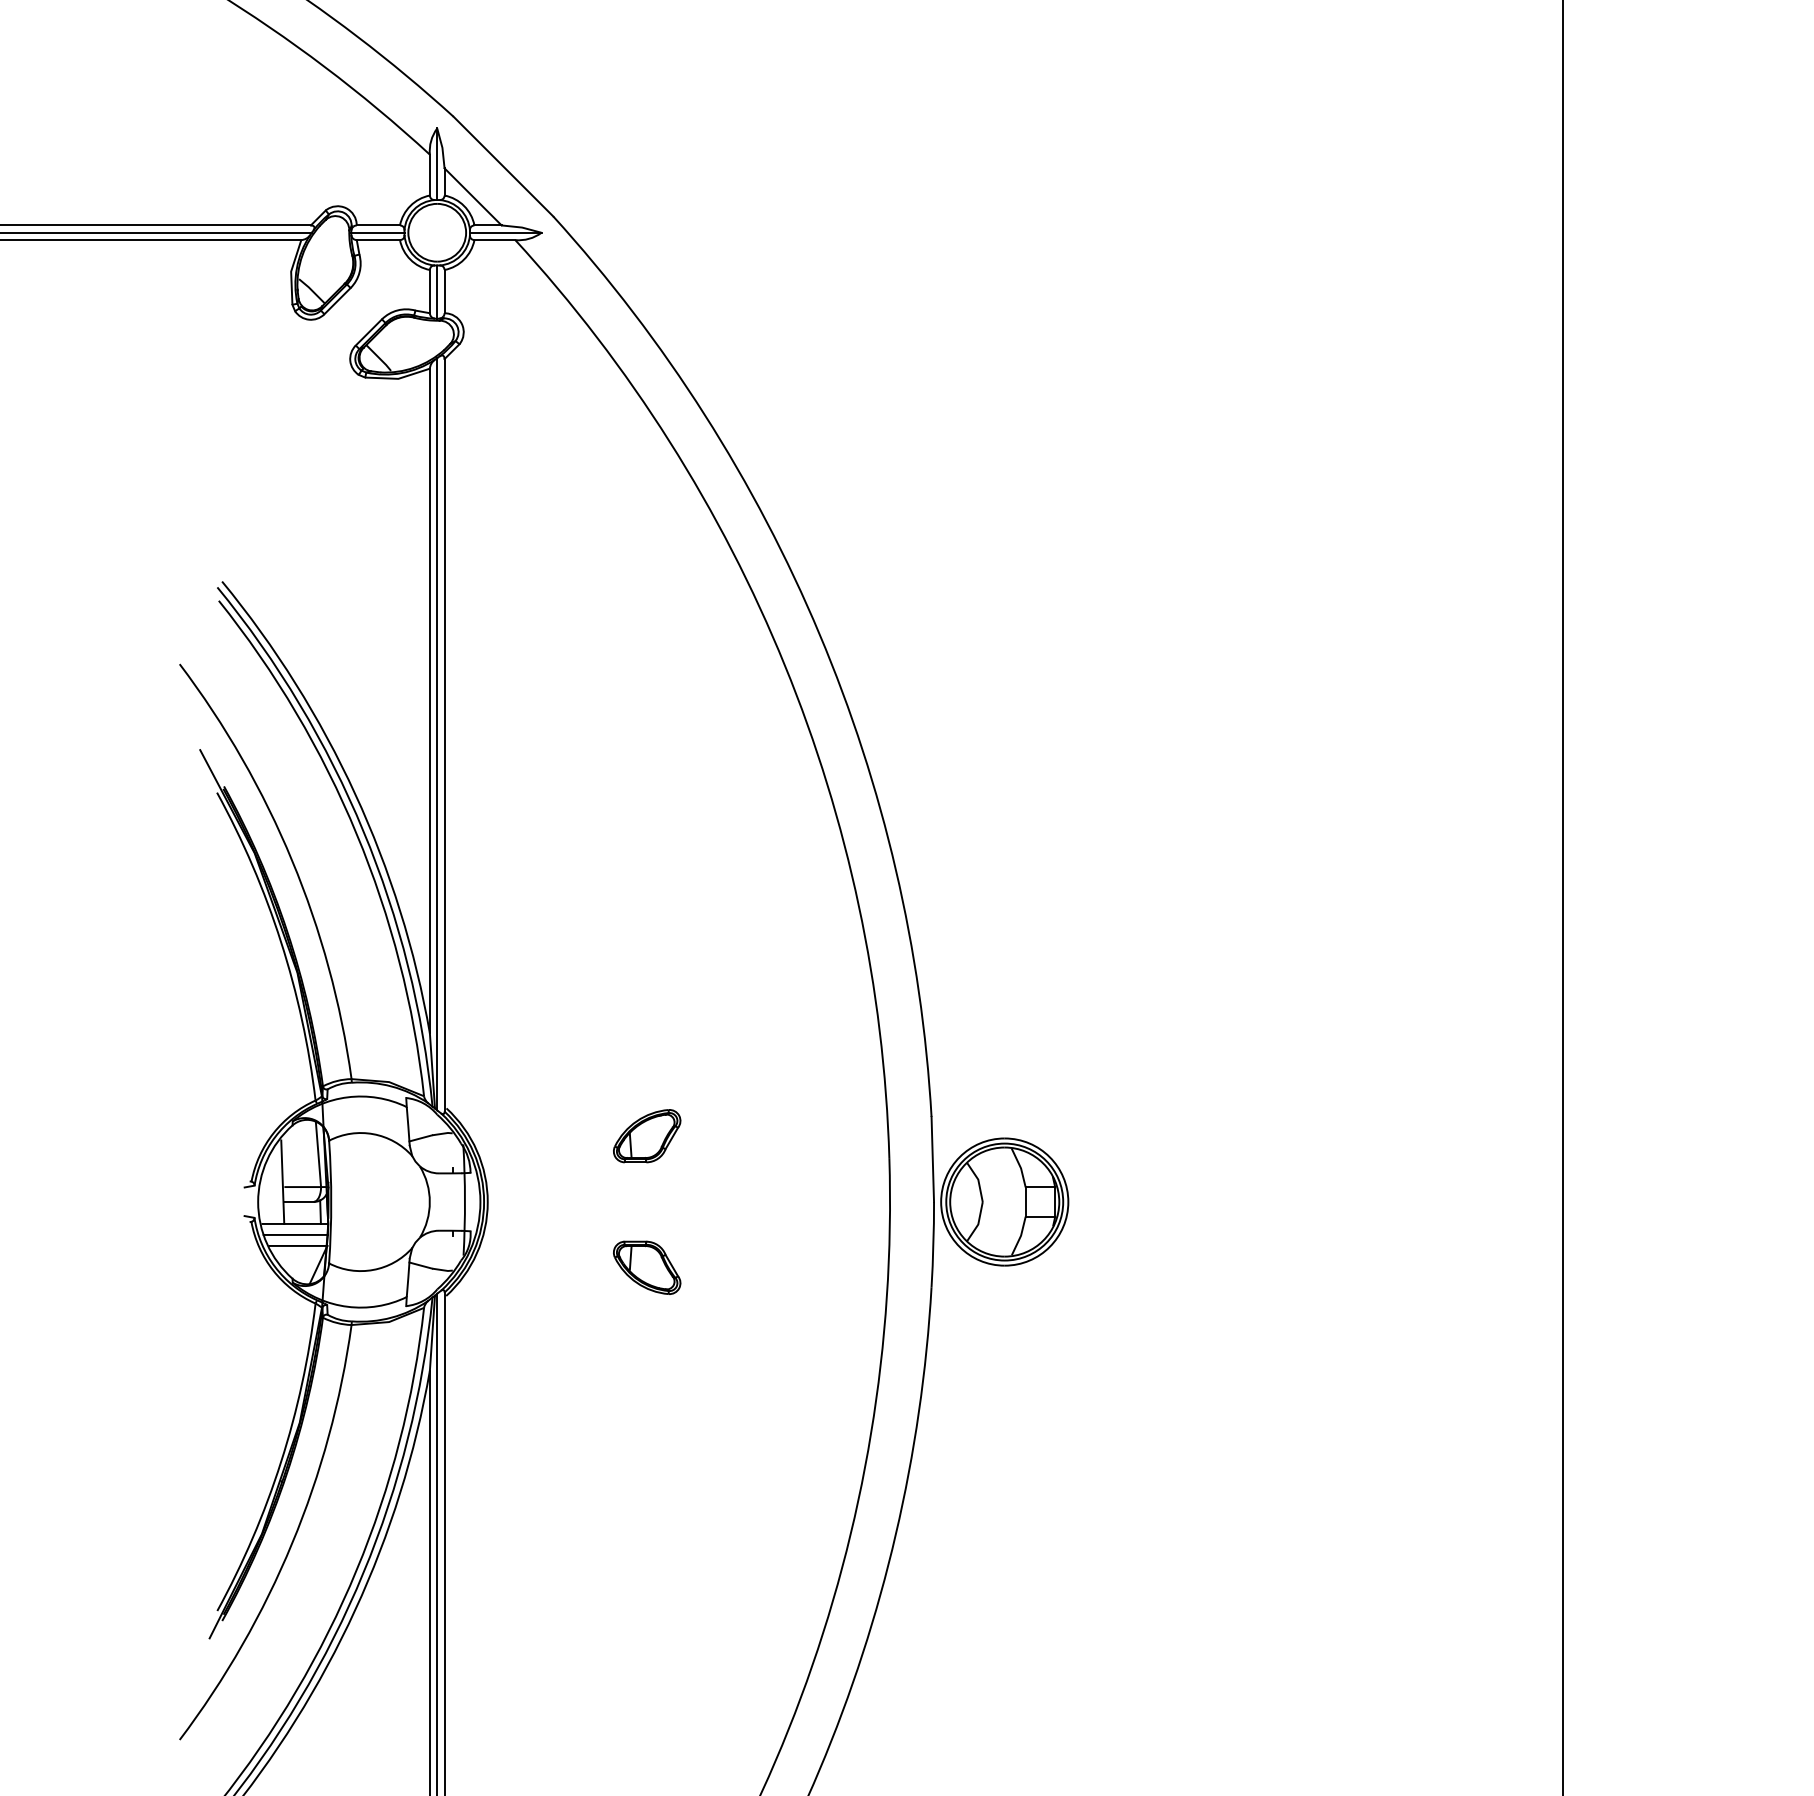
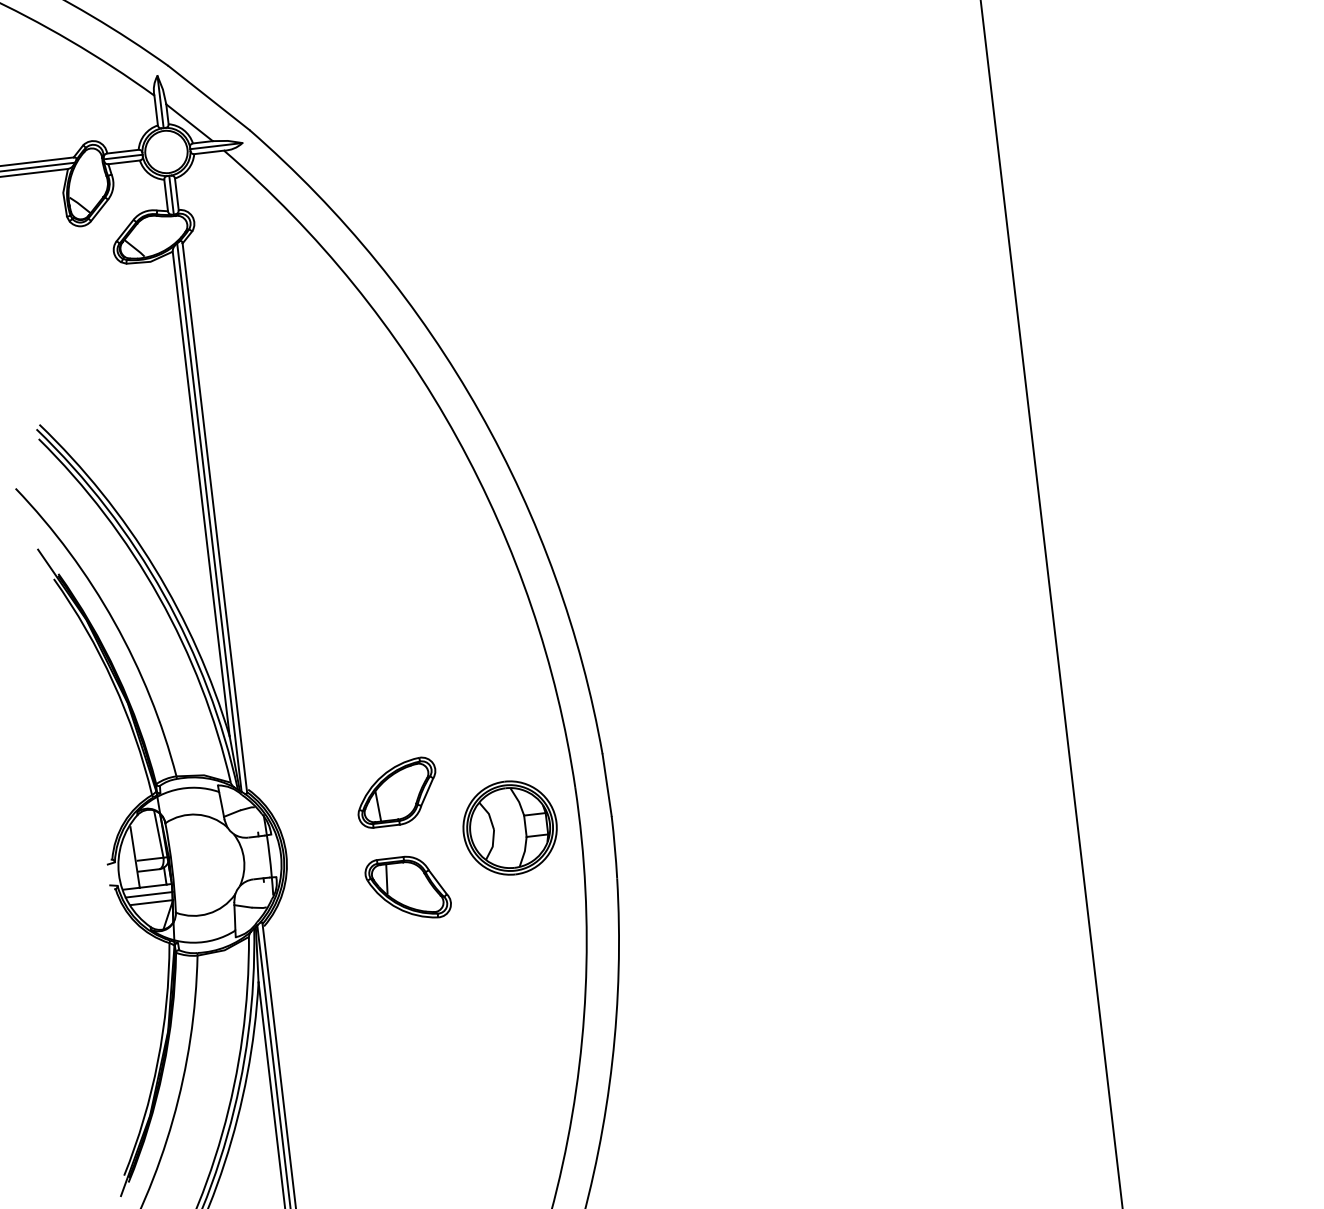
part: (646, 1135) -> (396, 792), size x1.67
part: (1004, 1201) -> (509, 827), moved
part: (646, 1267) -> (407, 888), size x1.67

